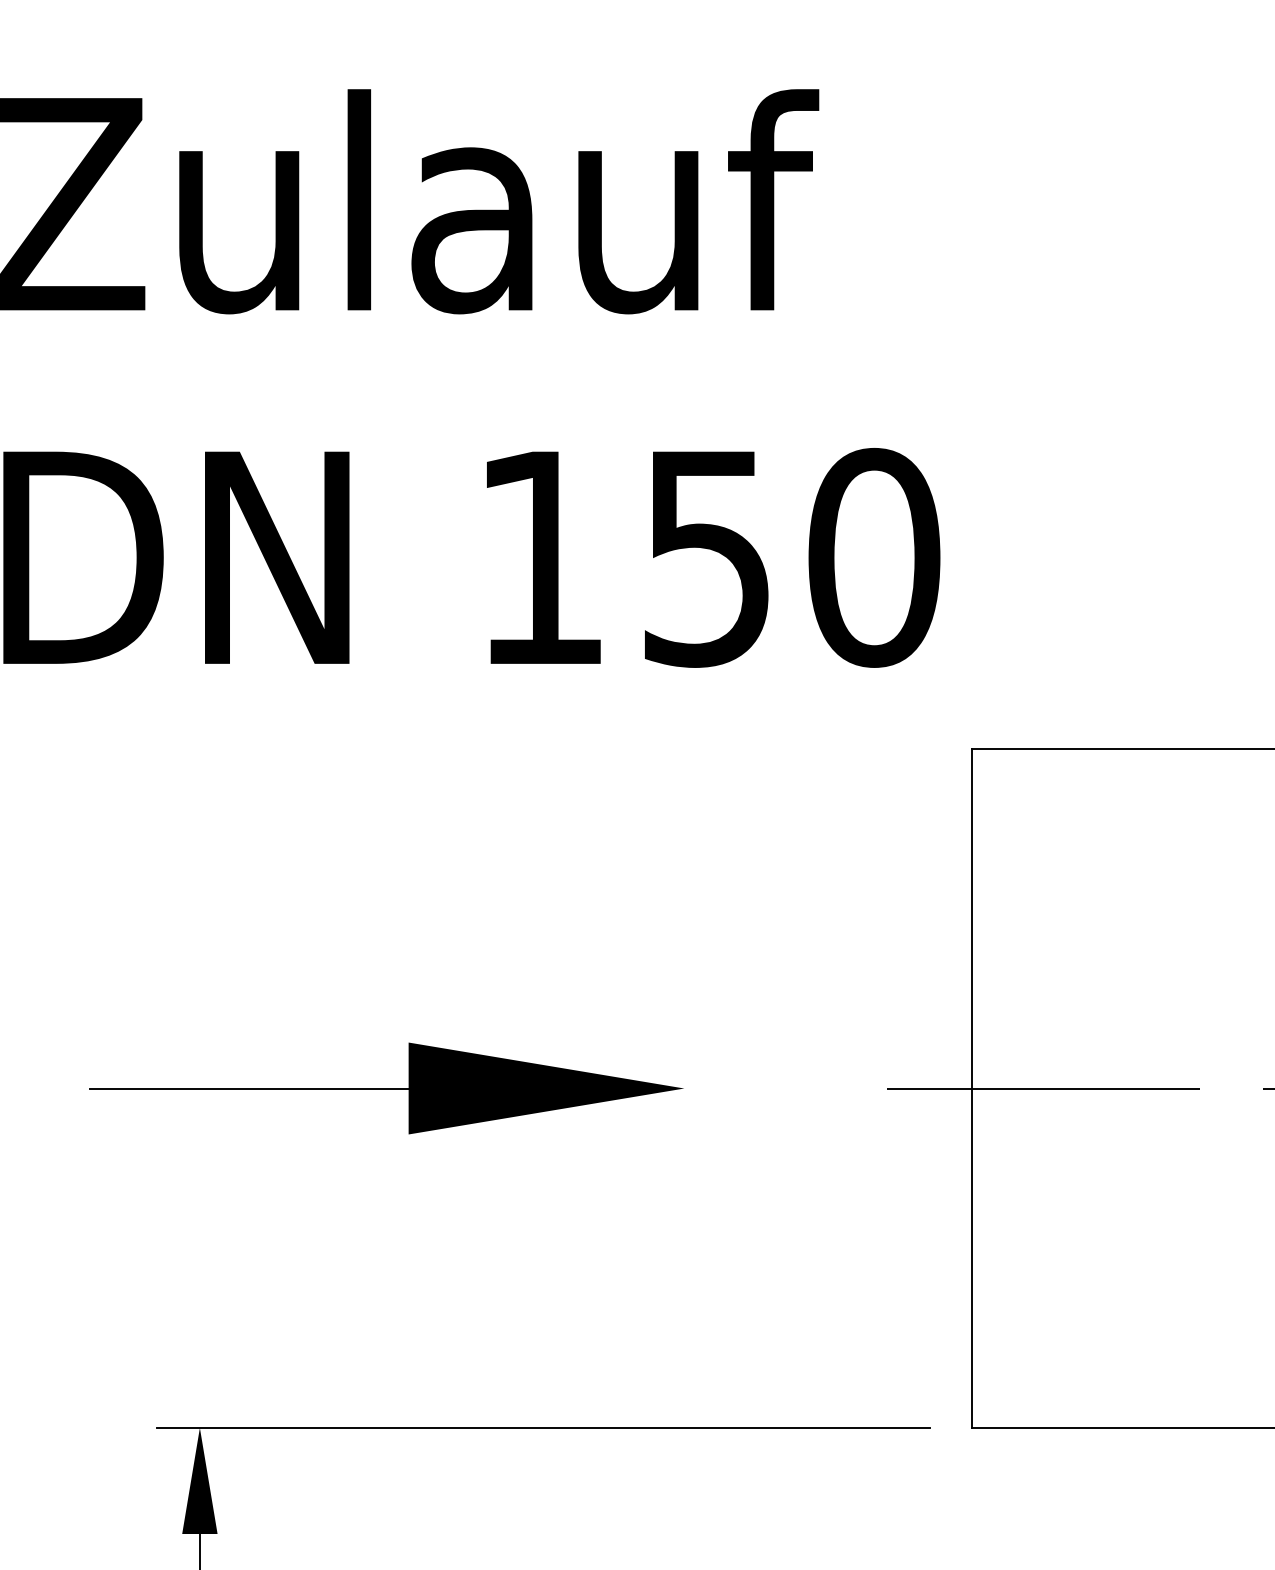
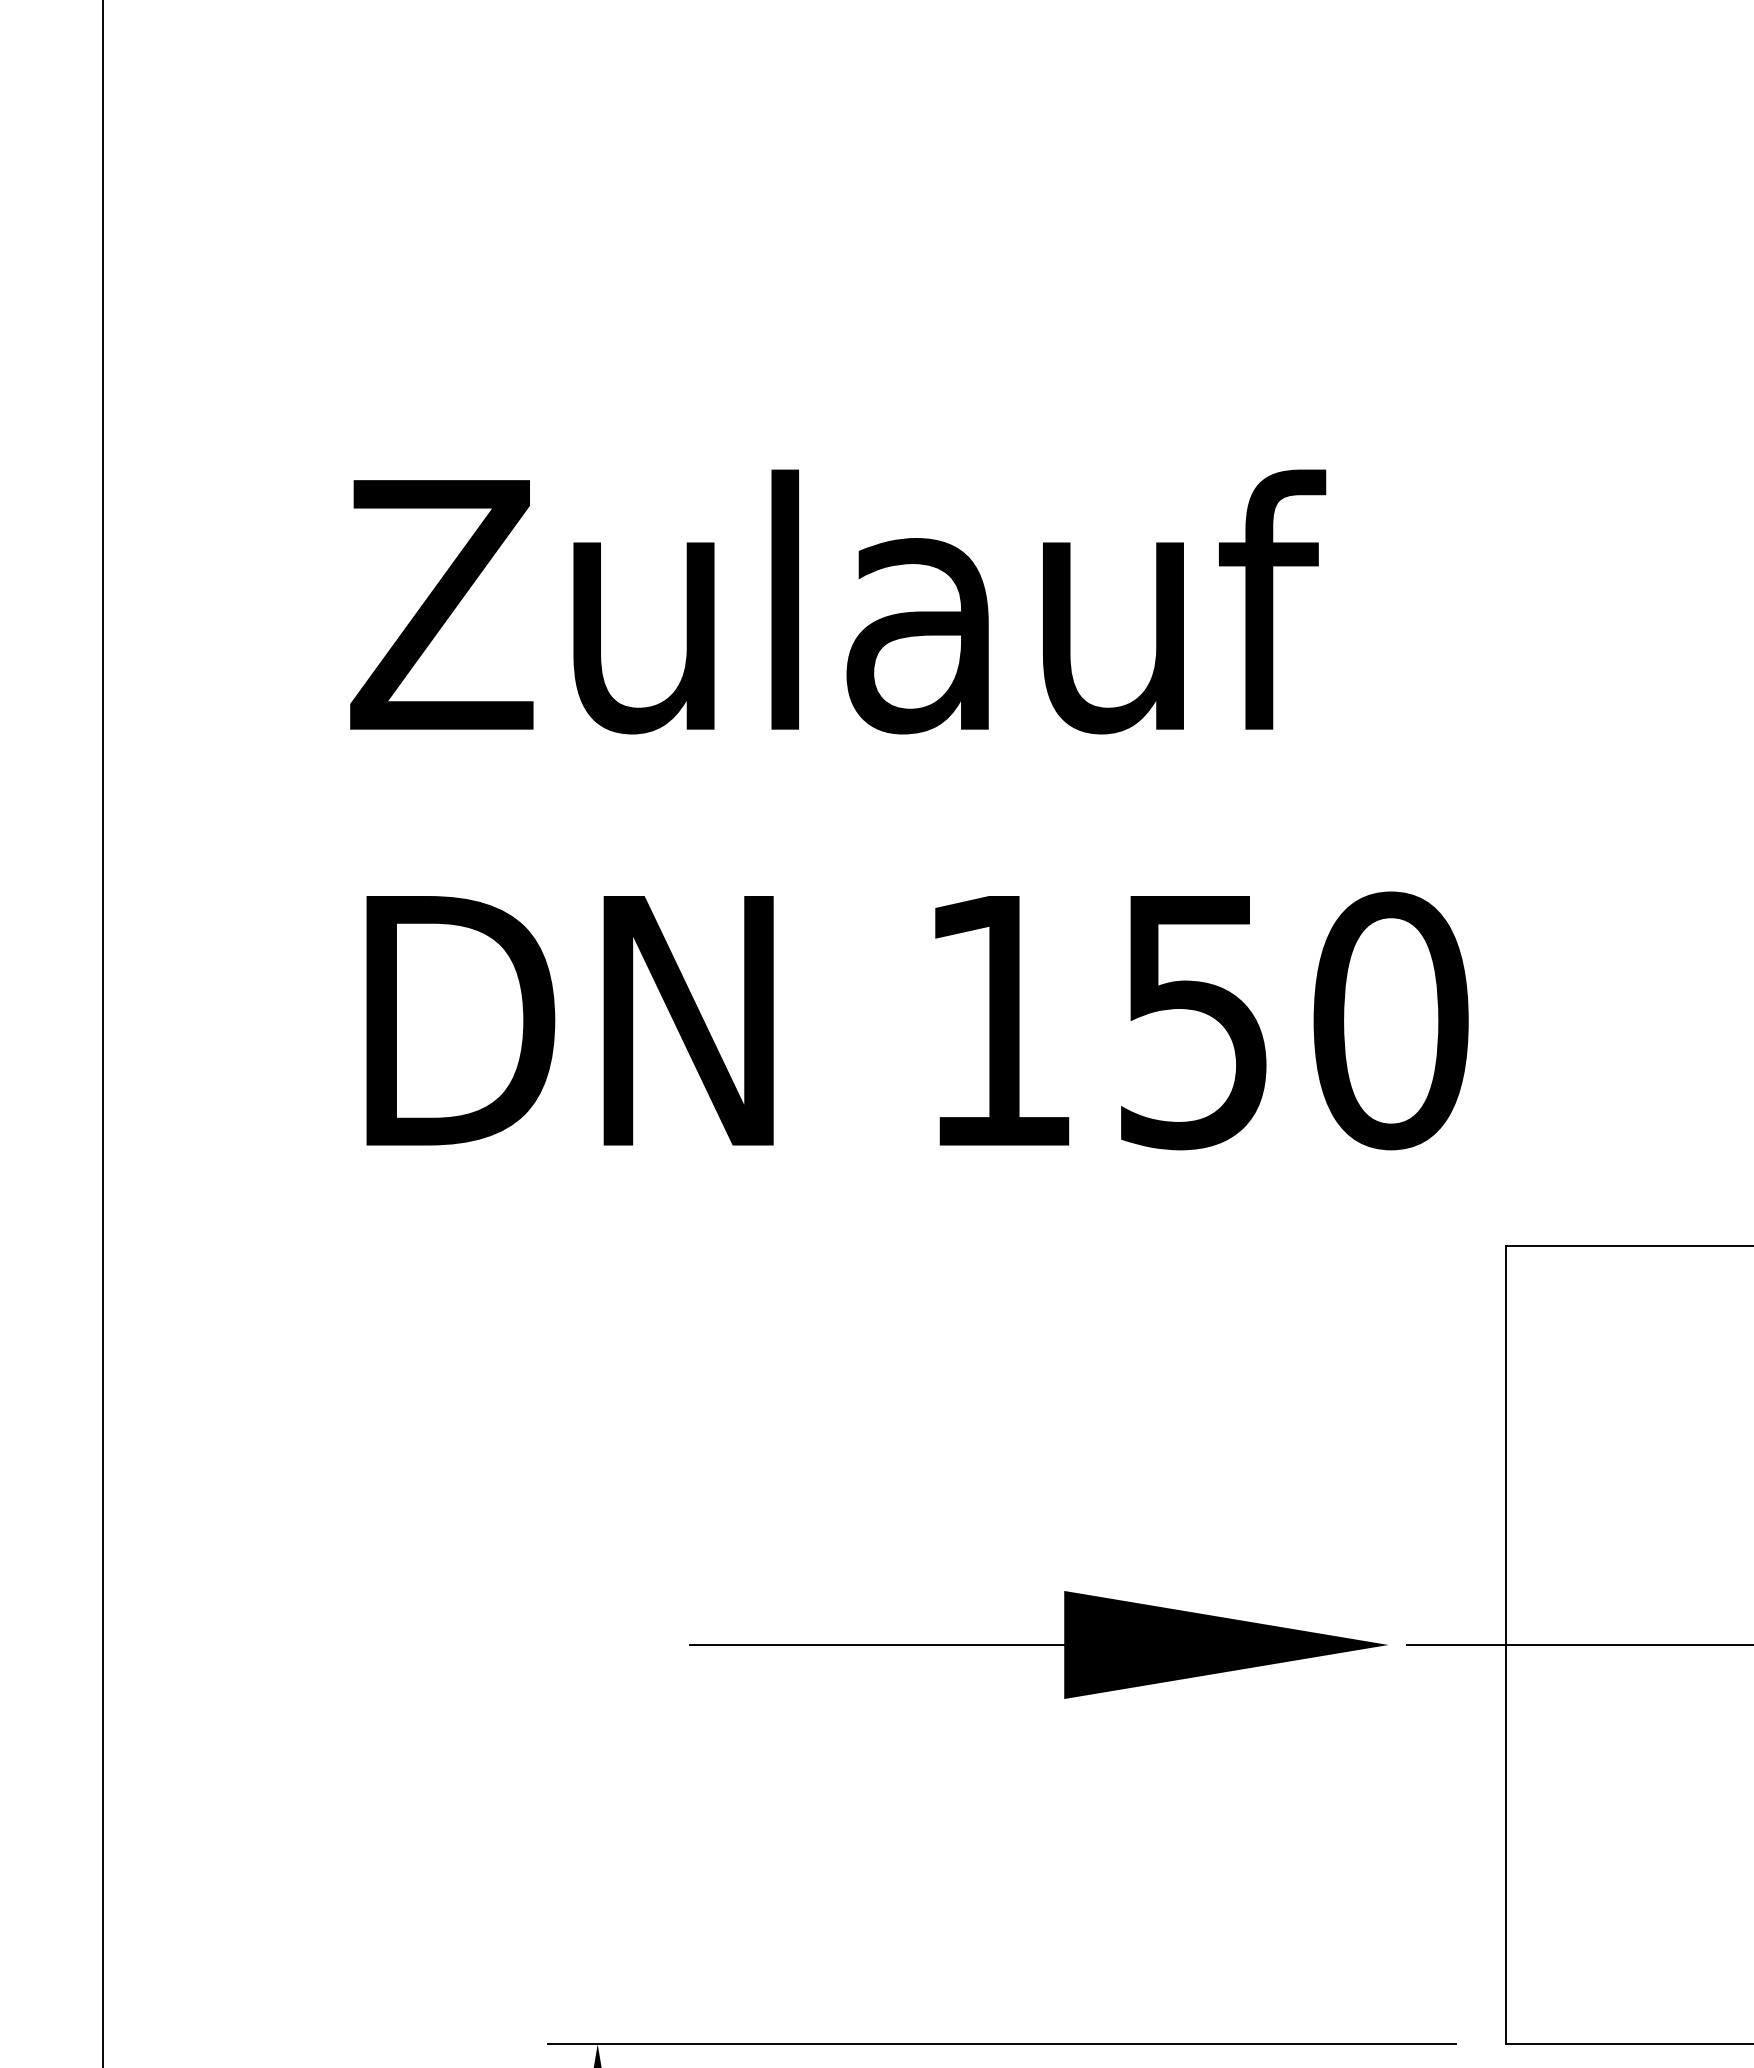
part: (386, 1088) -> (1038, 1644), moved

